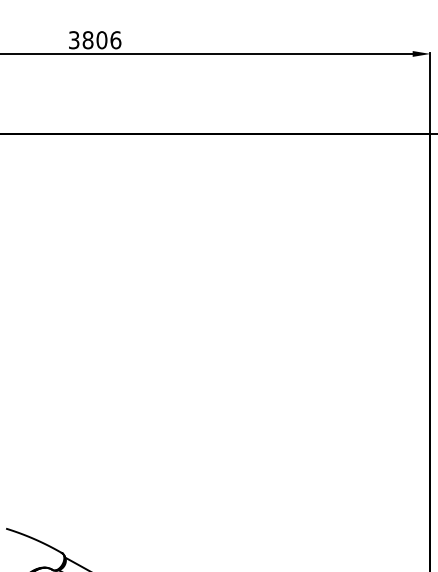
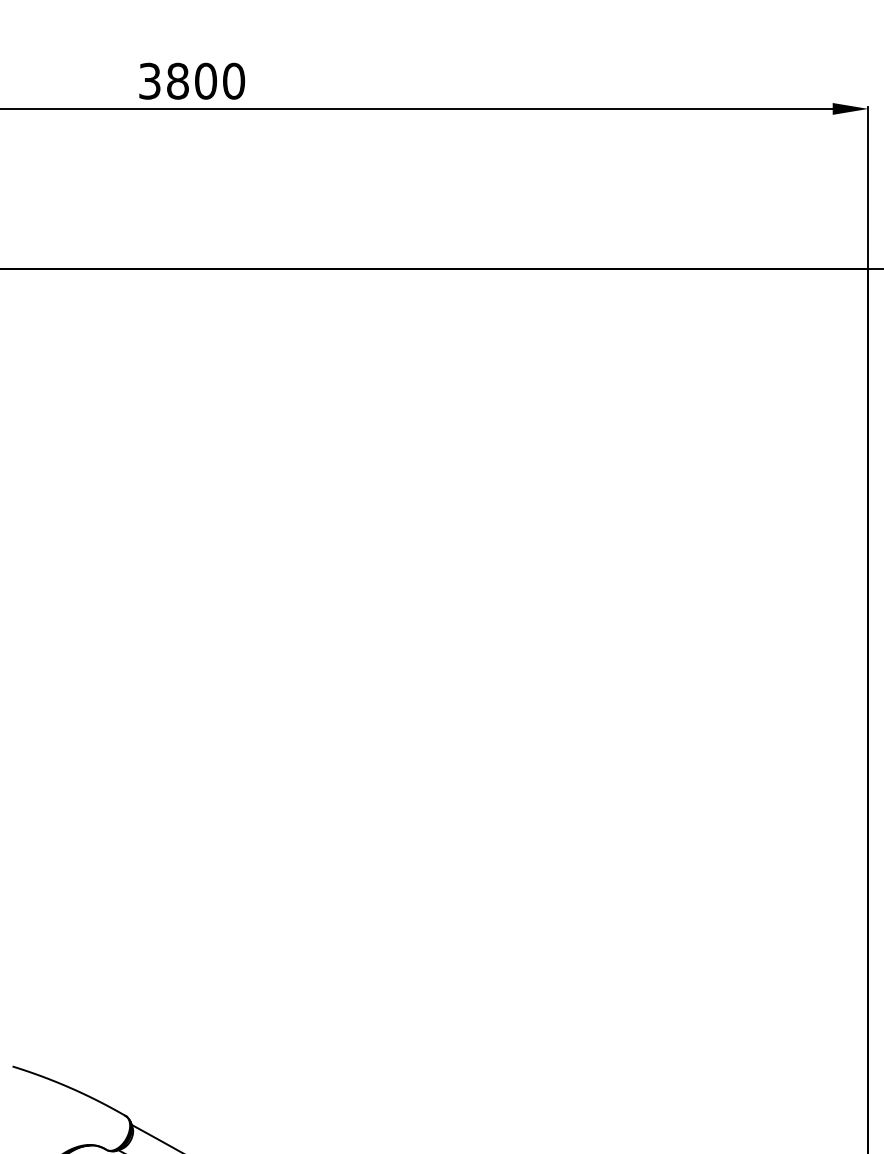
text: (115, 40) -> (233, 81), 3806 -> 3800

